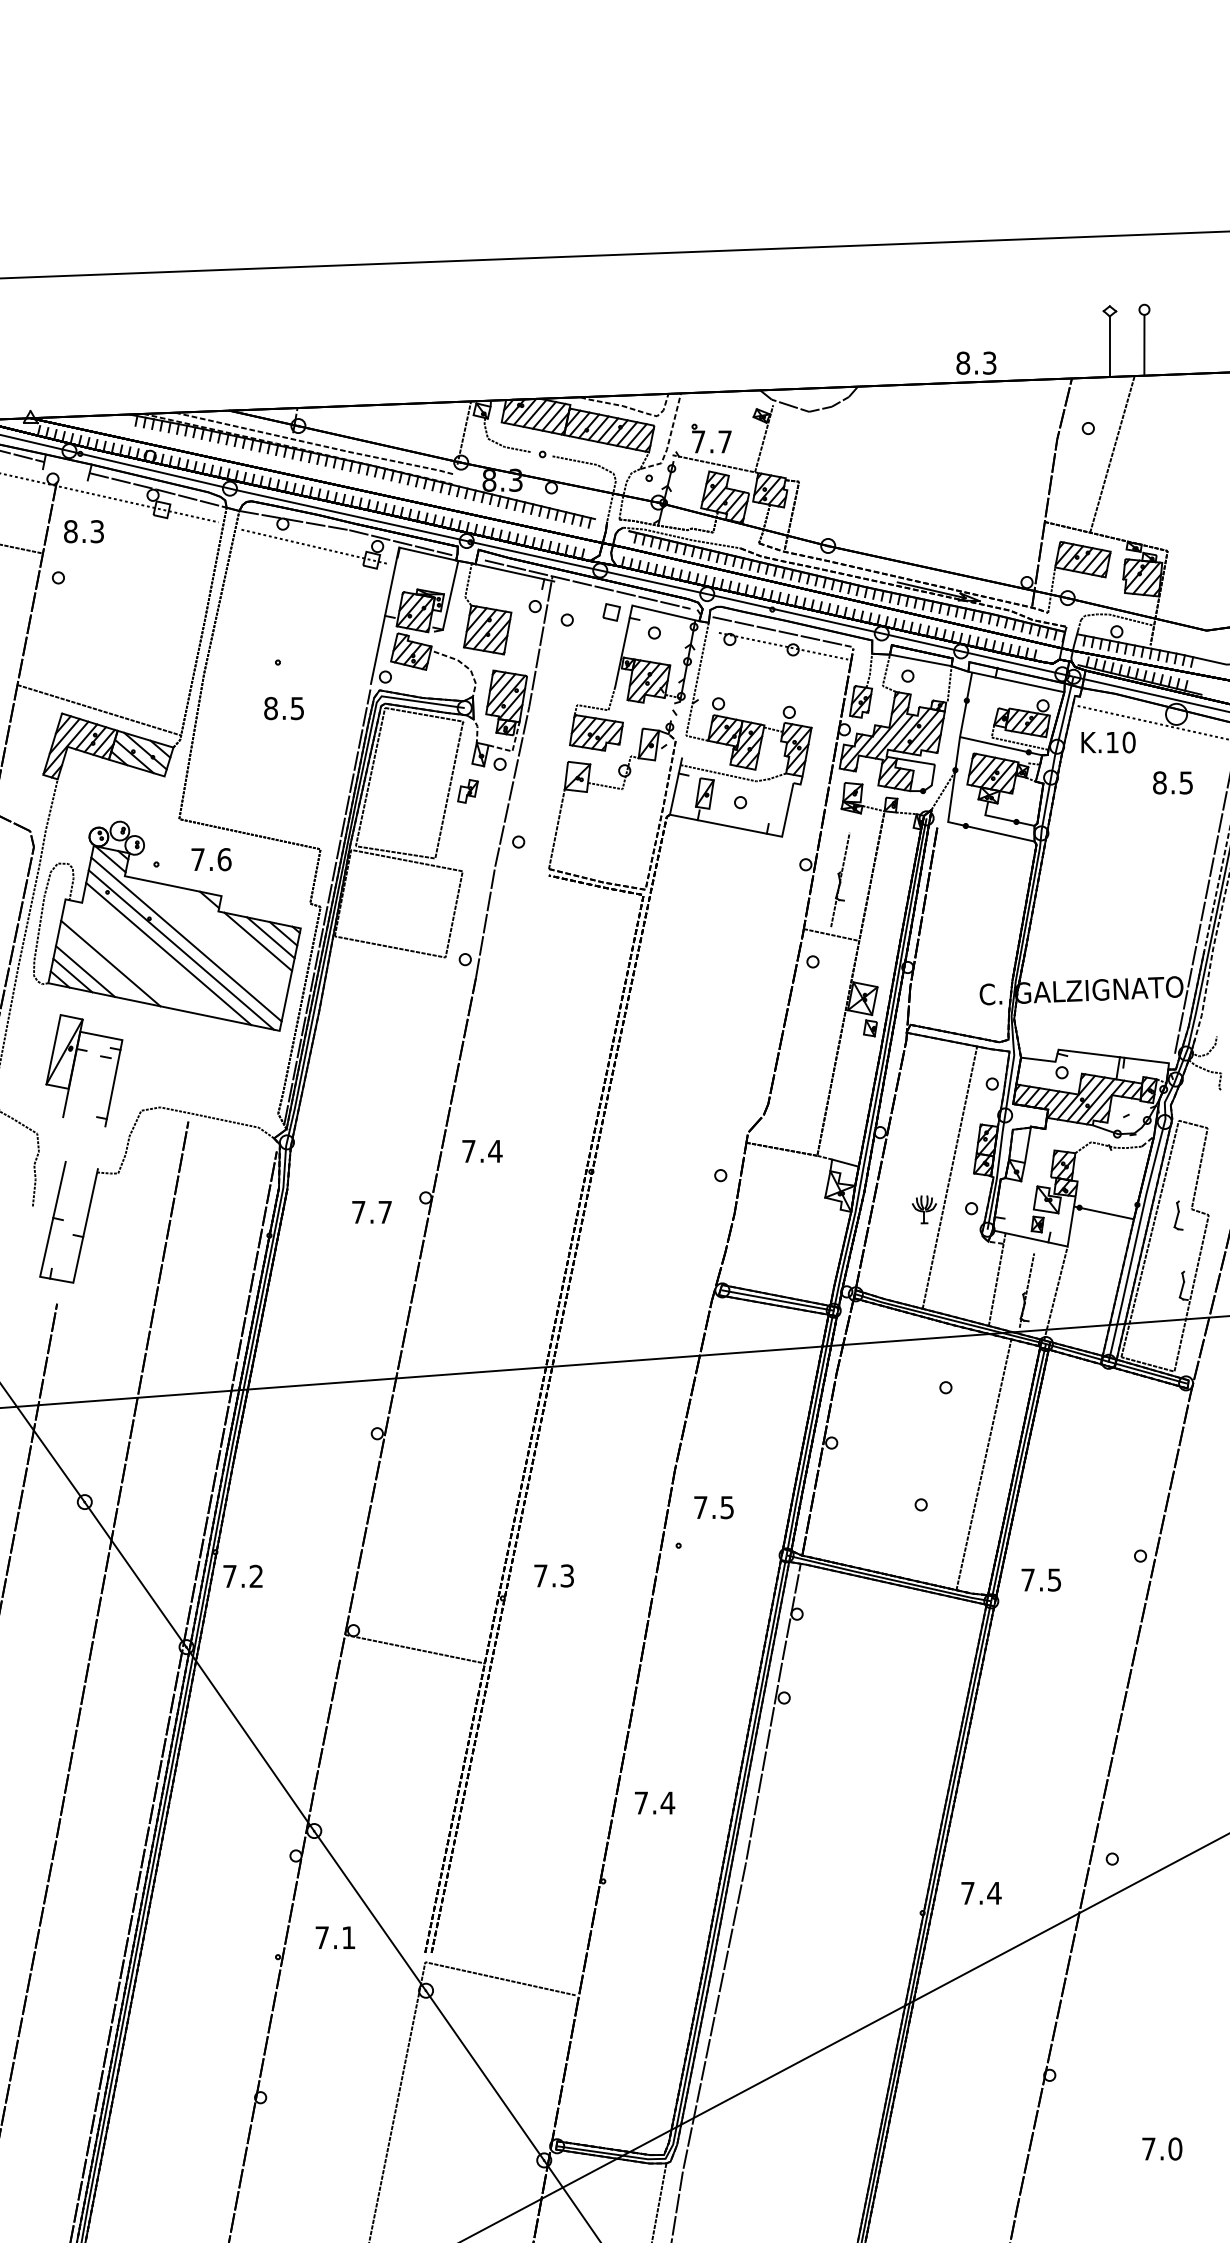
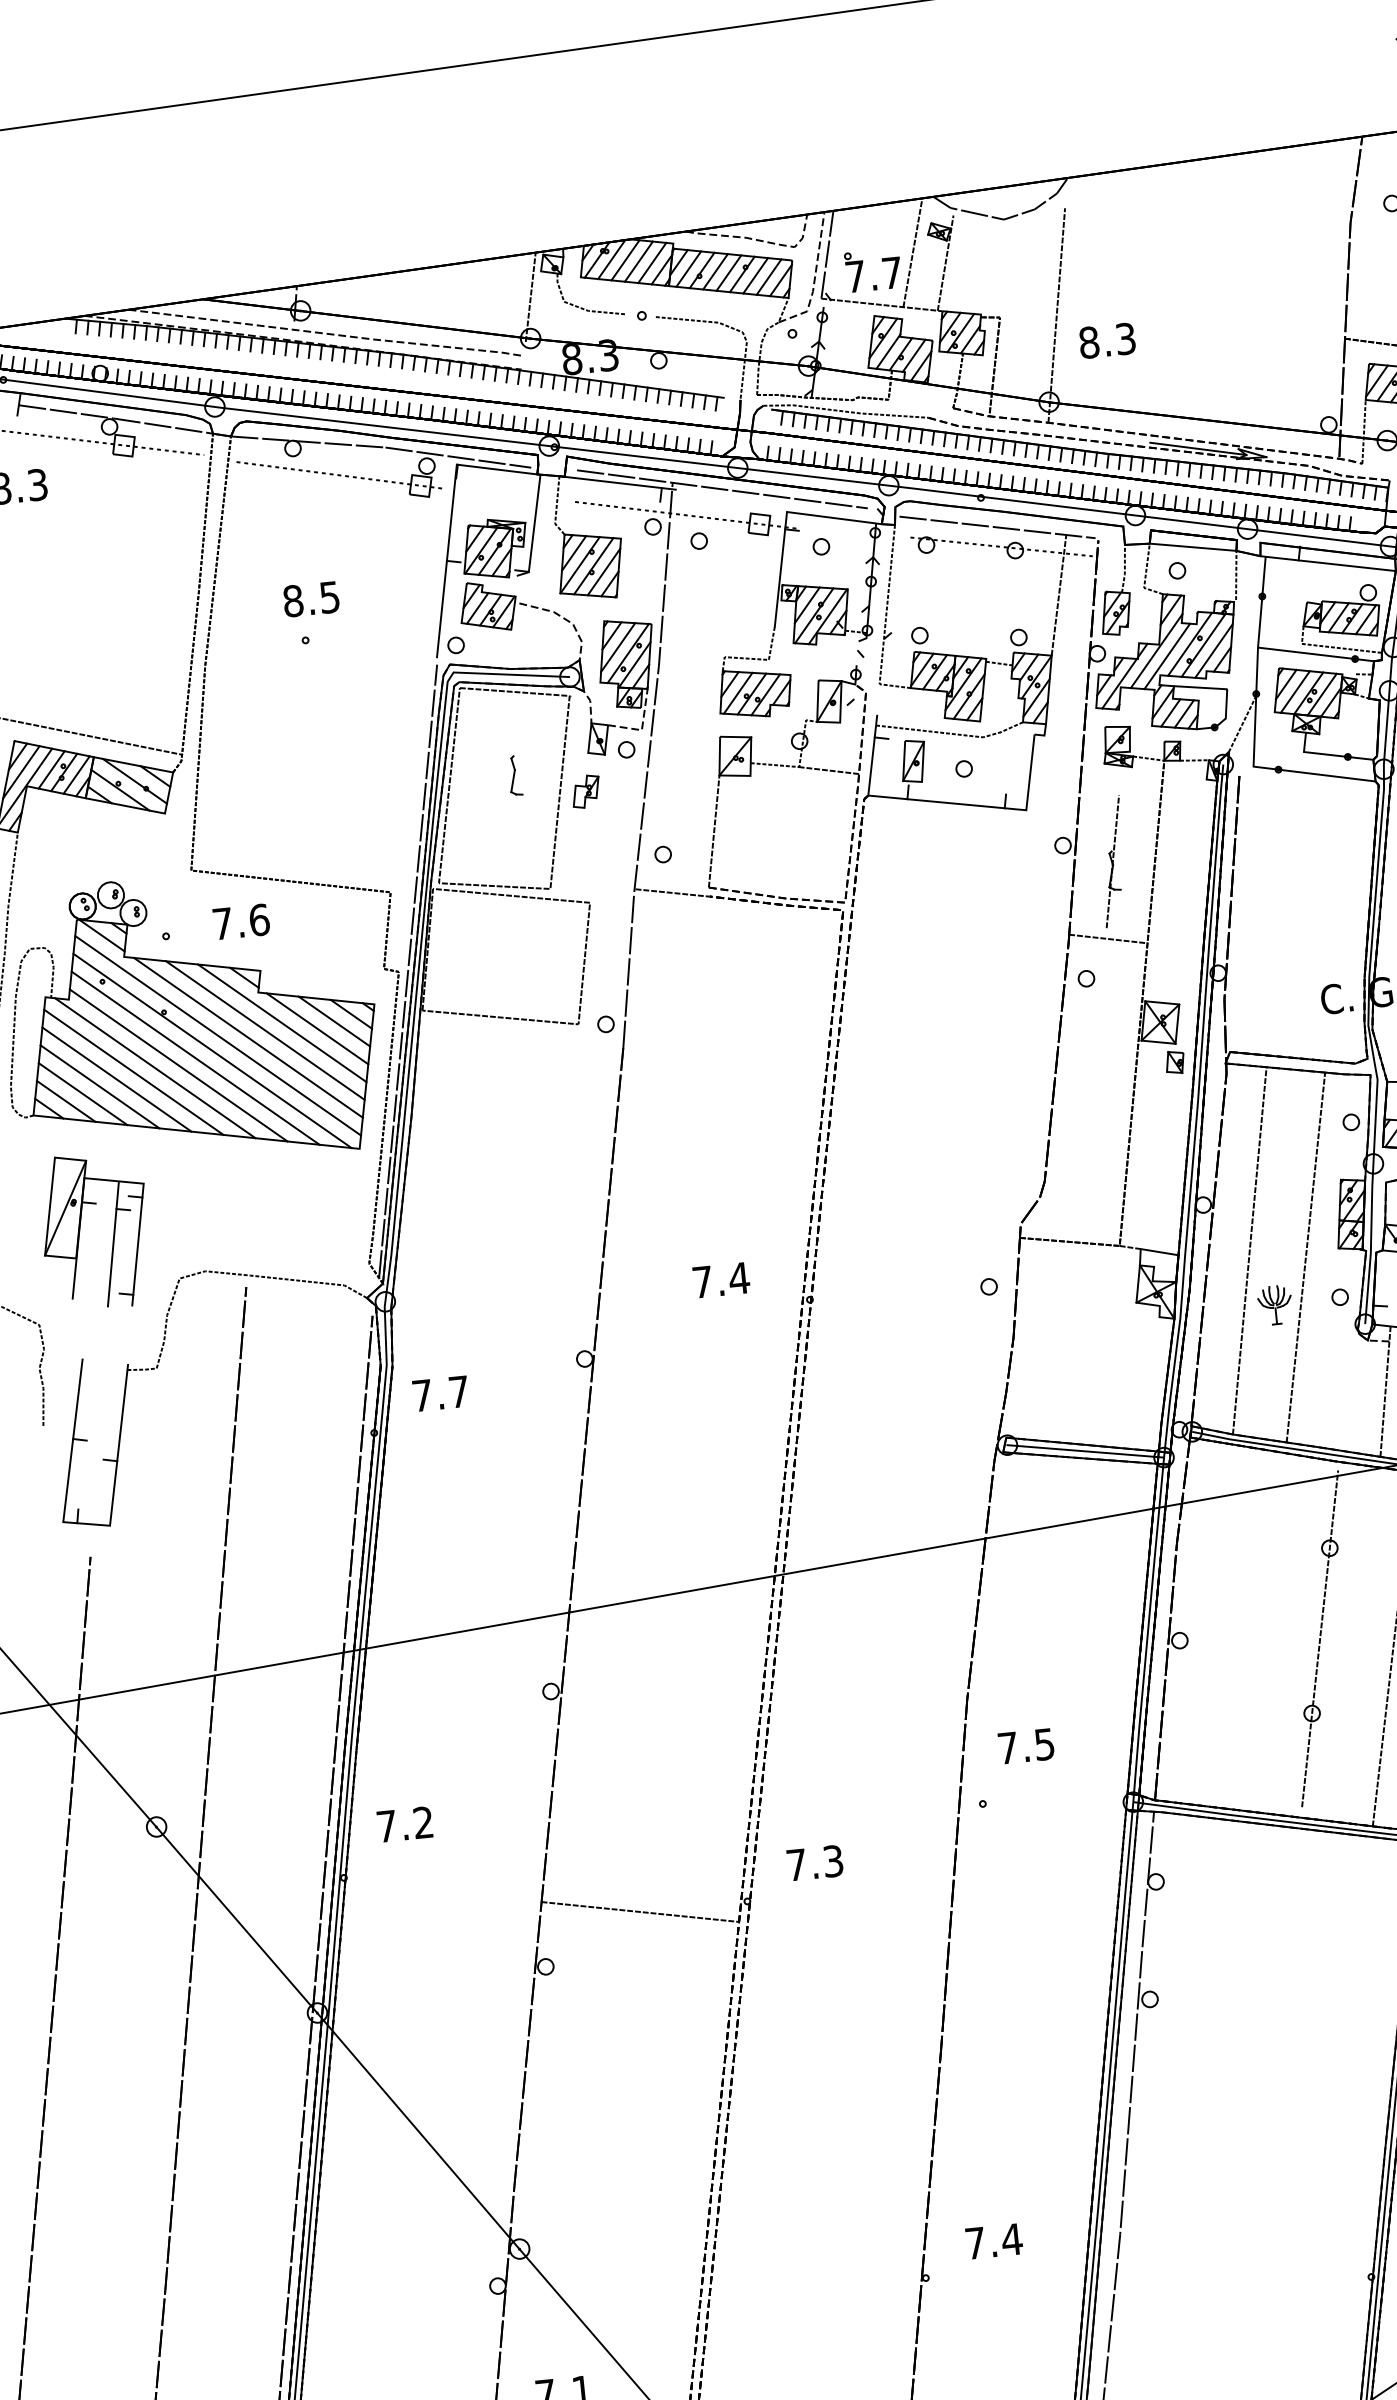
text: (976, 362) -> (1107, 339), moved
line: (679, 424) -> (826, 255), added
line: (741, 428) -> (912, 252), added
line: (839, 484) -> (1056, 315), added
line: (560, 600) -> (687, 515), added
line: (820, 684) -> (1057, 594), added
text: (283, 708) -> (310, 599), moved
part: (418, 774) -> (515, 775), added
line: (643, 793) -> (828, 769), added
line: (522, 869) -> (672, 891), added
line: (233, 935) -> (282, 1023), added
line: (220, 939) -> (265, 1030), added
line: (207, 942) -> (247, 1036), added
line: (138, 957) -> (154, 1067), added
line: (155, 957) -> (177, 1064), added
line: (123, 959) -> (133, 1072), added
line: (97, 967) -> (99, 1086), added
line: (95, 1081) -> (112, 1244), added
text: (482, 1151) -> (721, 1280), moved
line: (909, 1168) -> (1248, 1250), added
text: (371, 1212) -> (440, 1394), moved
line: (932, 1451) -> (1320, 1638), added
text: (242, 1575) -> (404, 1823), moved
line: (415, 1648) -> (640, 1910), moved
text: (655, 1802) -> (994, 2240), moved

